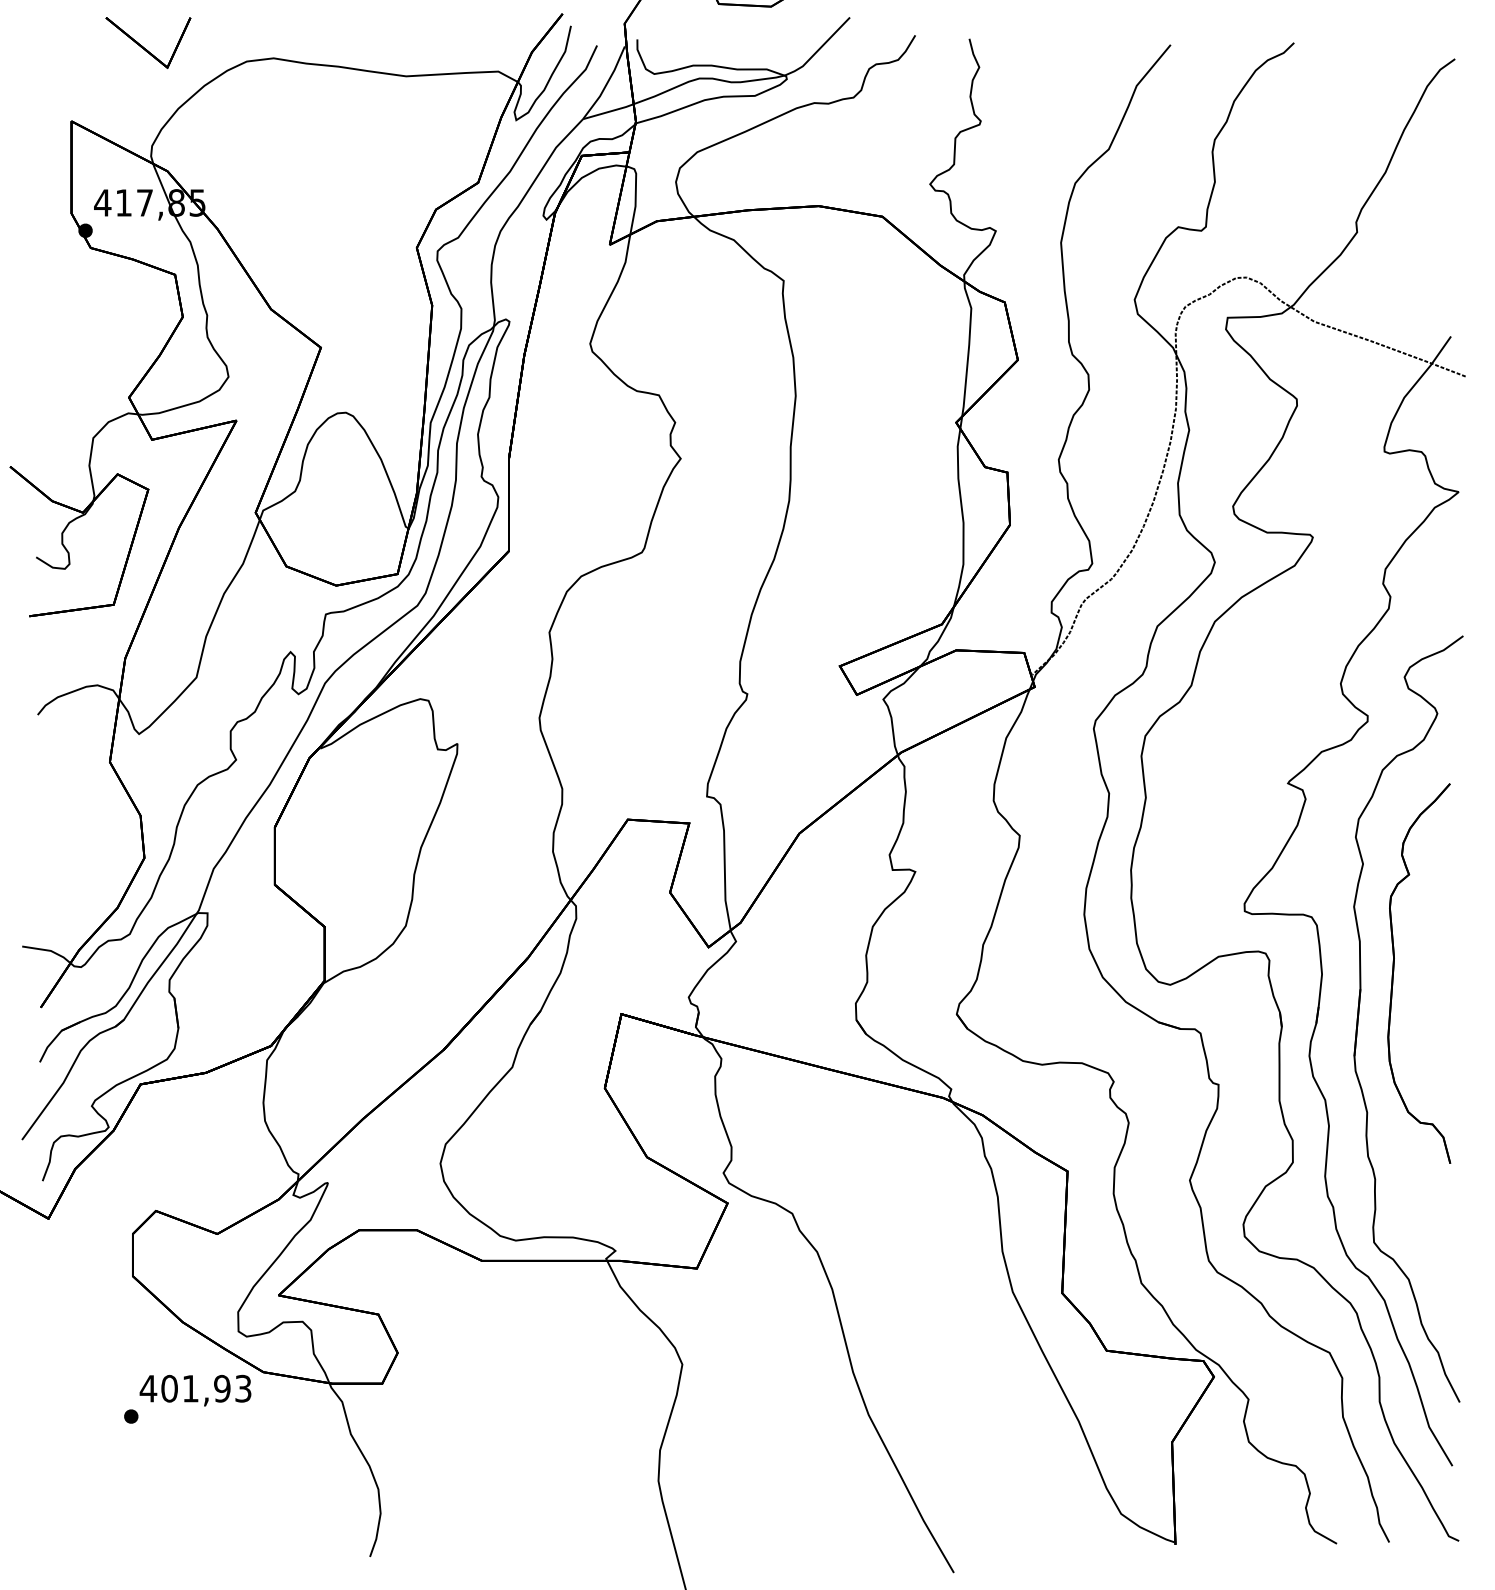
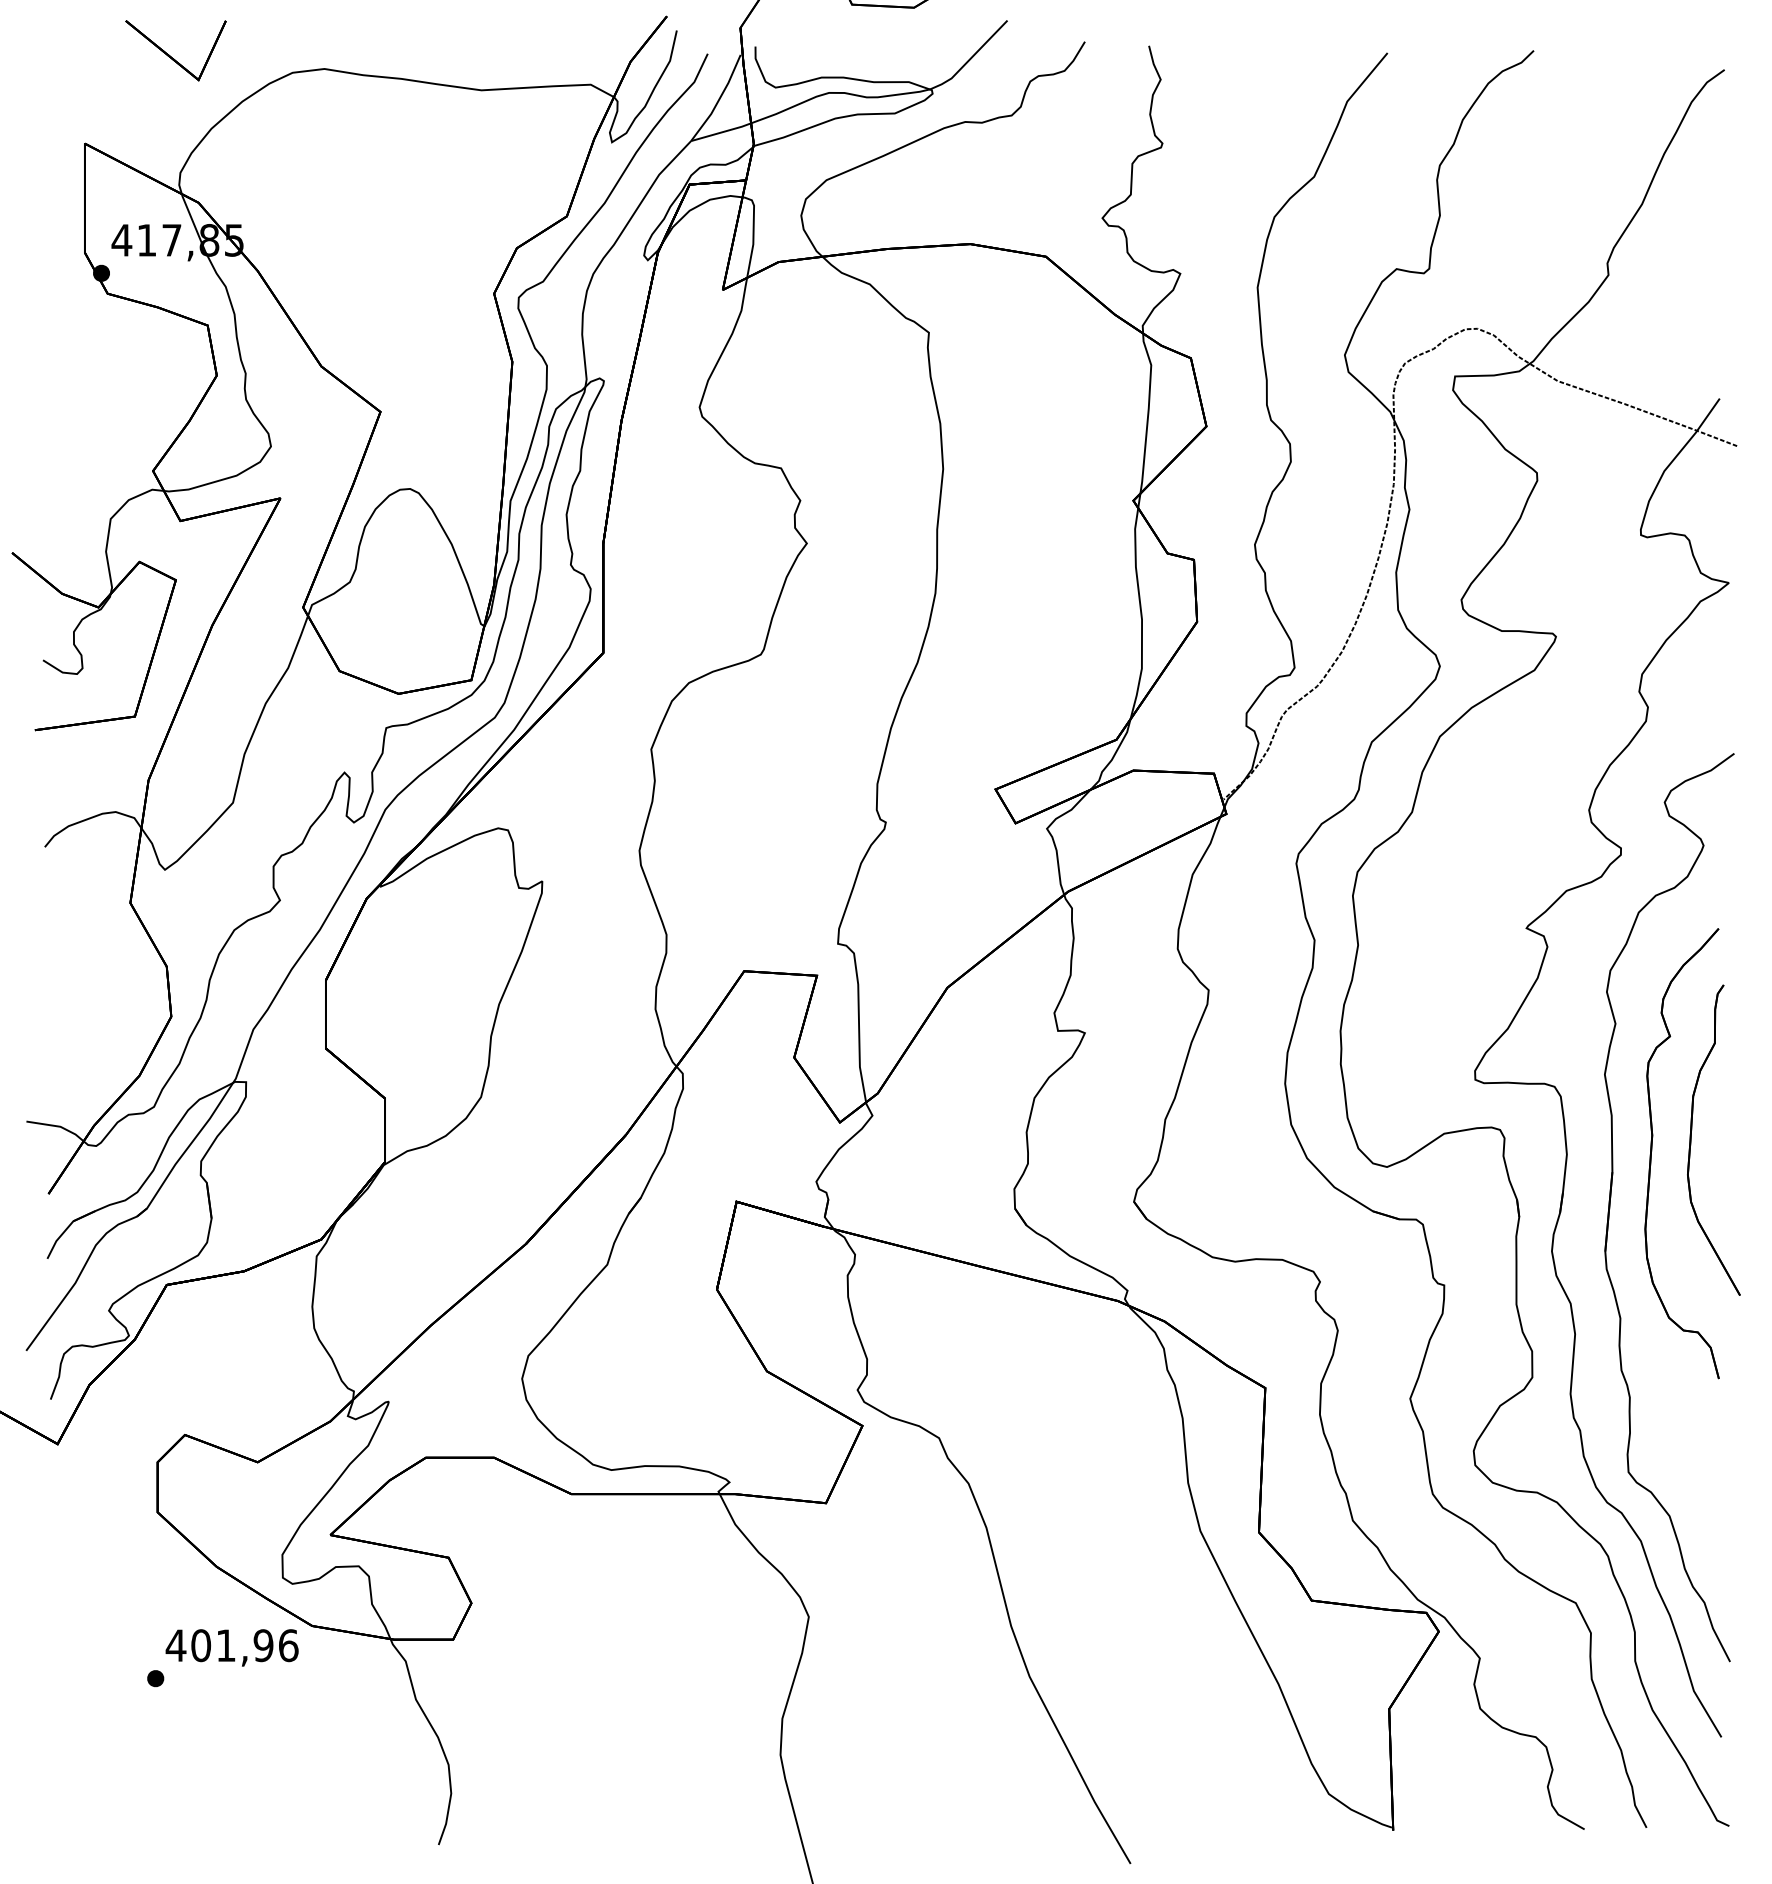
part: (1427, 961) -> (1691, 1139), added
text: (243, 1388) -> (288, 1645), 401,93 -> 401,96

